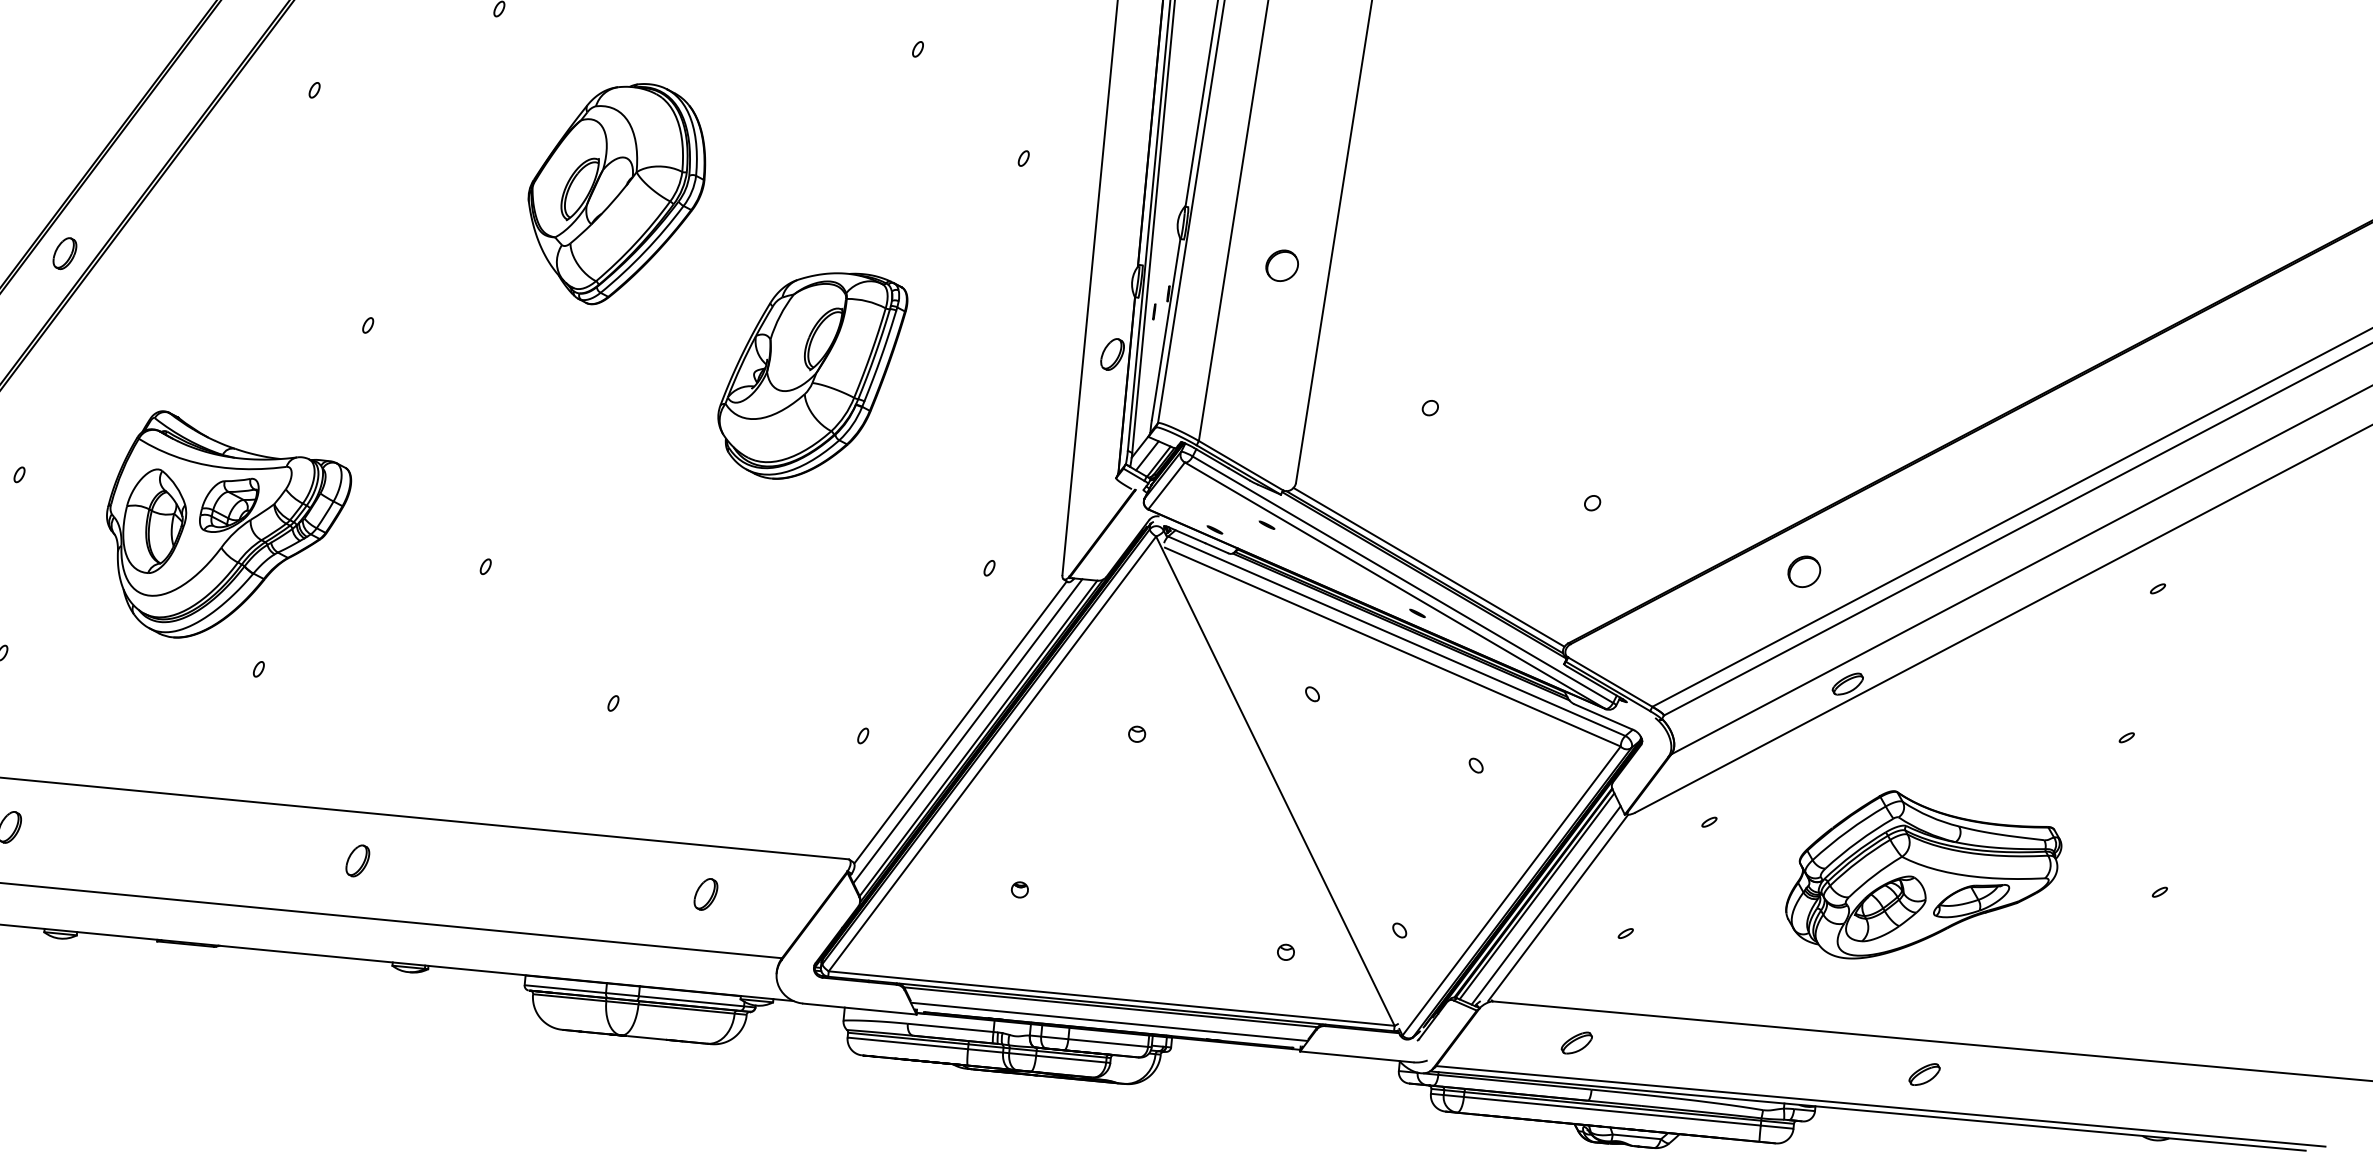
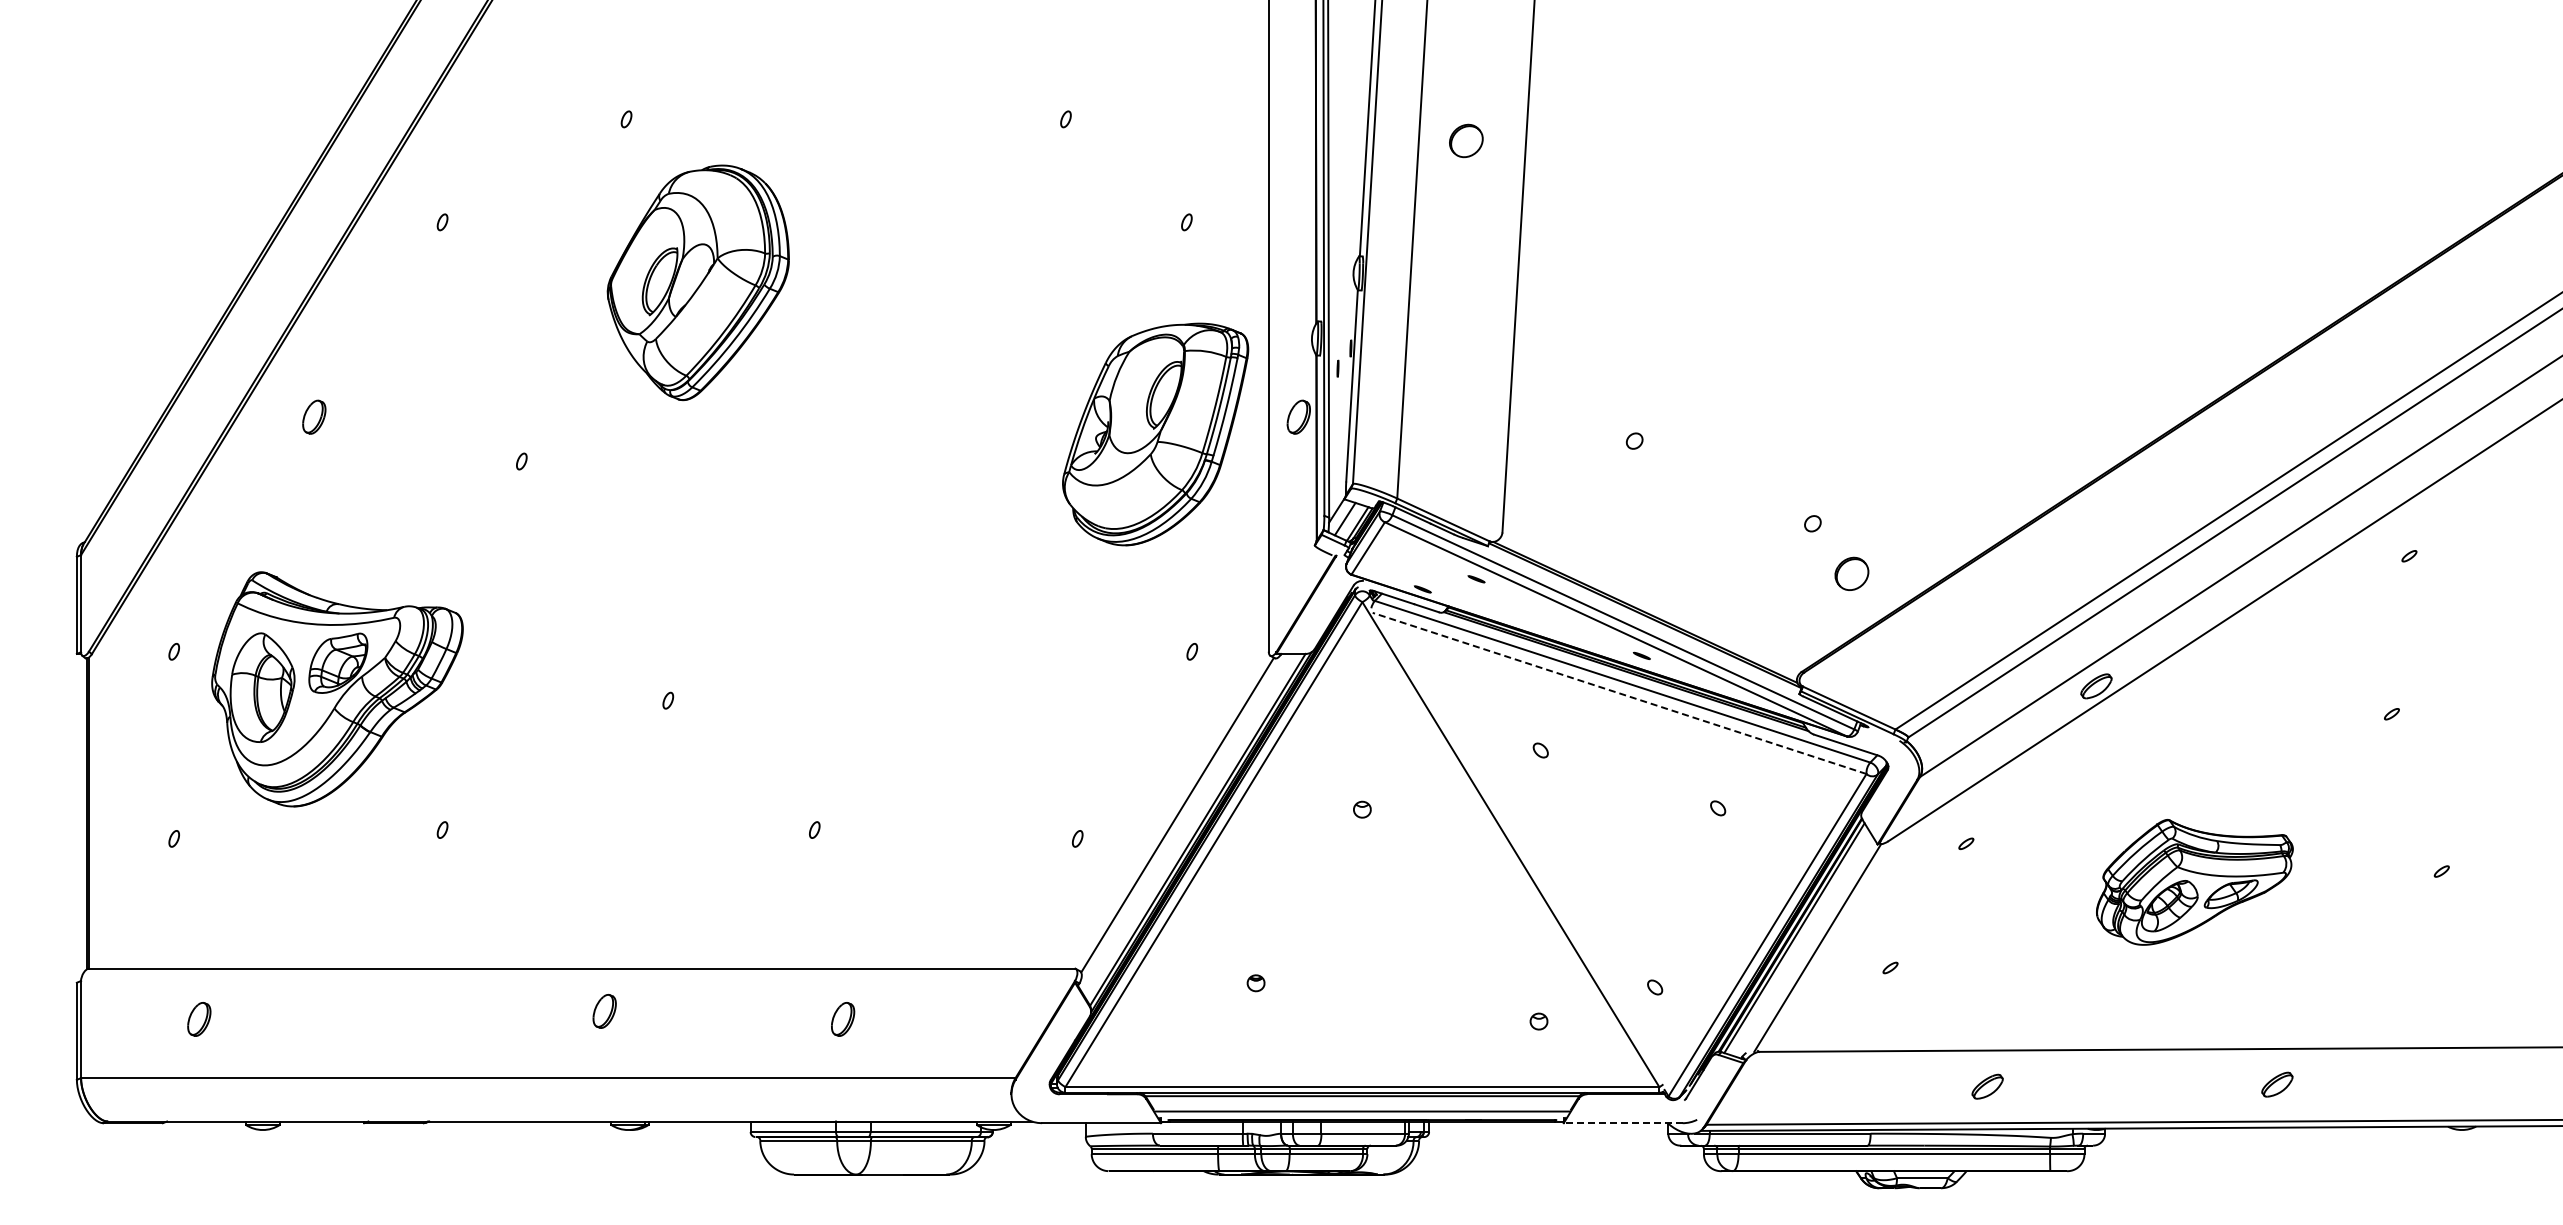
part: (615, 193) -> (697, 282), moved
part: (65, 252) -> (314, 416), moved
part: (1282, 265) -> (1466, 140), moved
part: (811, 375) -> (1155, 434), moved
part: (226, 530) -> (337, 689), moved
line: (1429, 567) -> (1649, 606), removed
part: (1803, 571) -> (1851, 573), moved
line: (1392, 647) -> (1619, 693), solid -> dashed
line: (967, 730) -> (1185, 822), removed
part: (357, 860) -> (604, 1011), moved
part: (1923, 879) -> (2194, 882), size x0.7
part: (706, 894) -> (843, 1019), moved
line: (1545, 905) -> (1804, 946), removed
part: (1576, 1042) -> (1987, 1086), moved
line: (1356, 1057) -> (1622, 1123), solid -> dashed
part: (1924, 1074) -> (2277, 1084), moved

